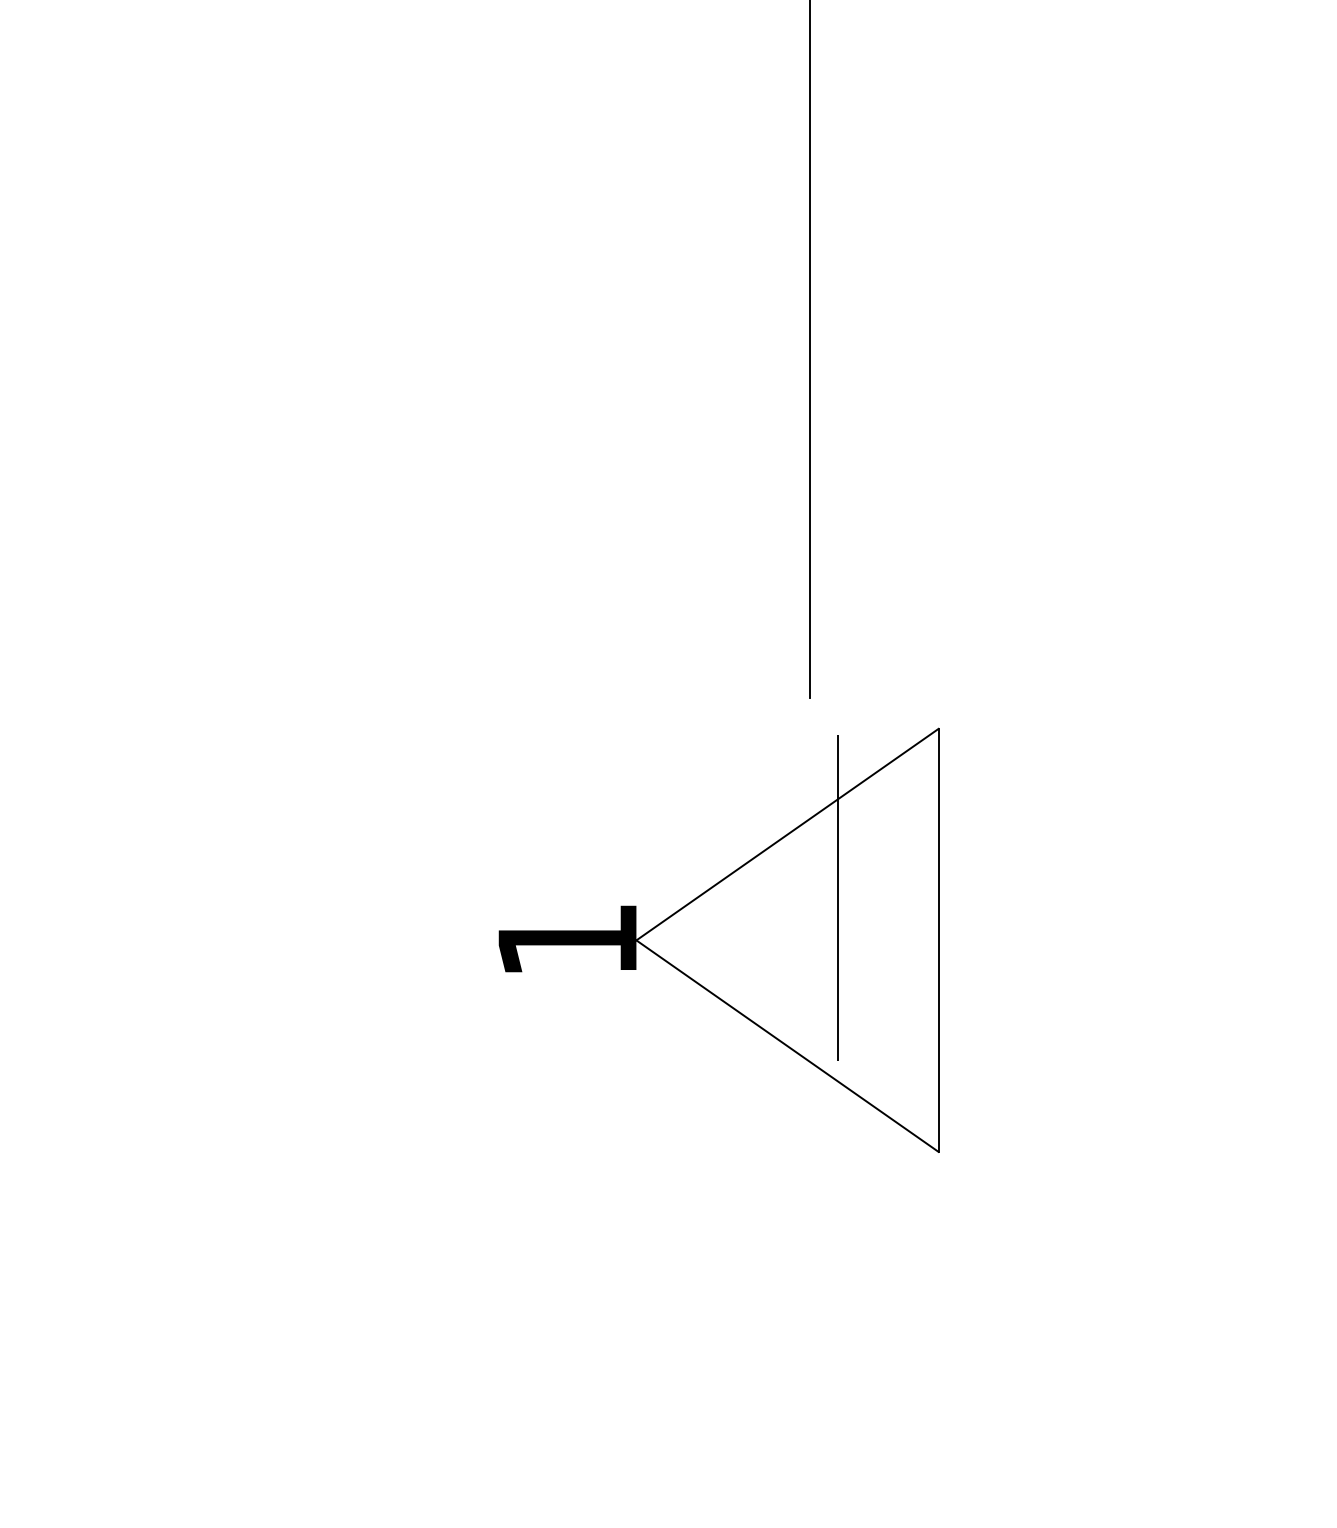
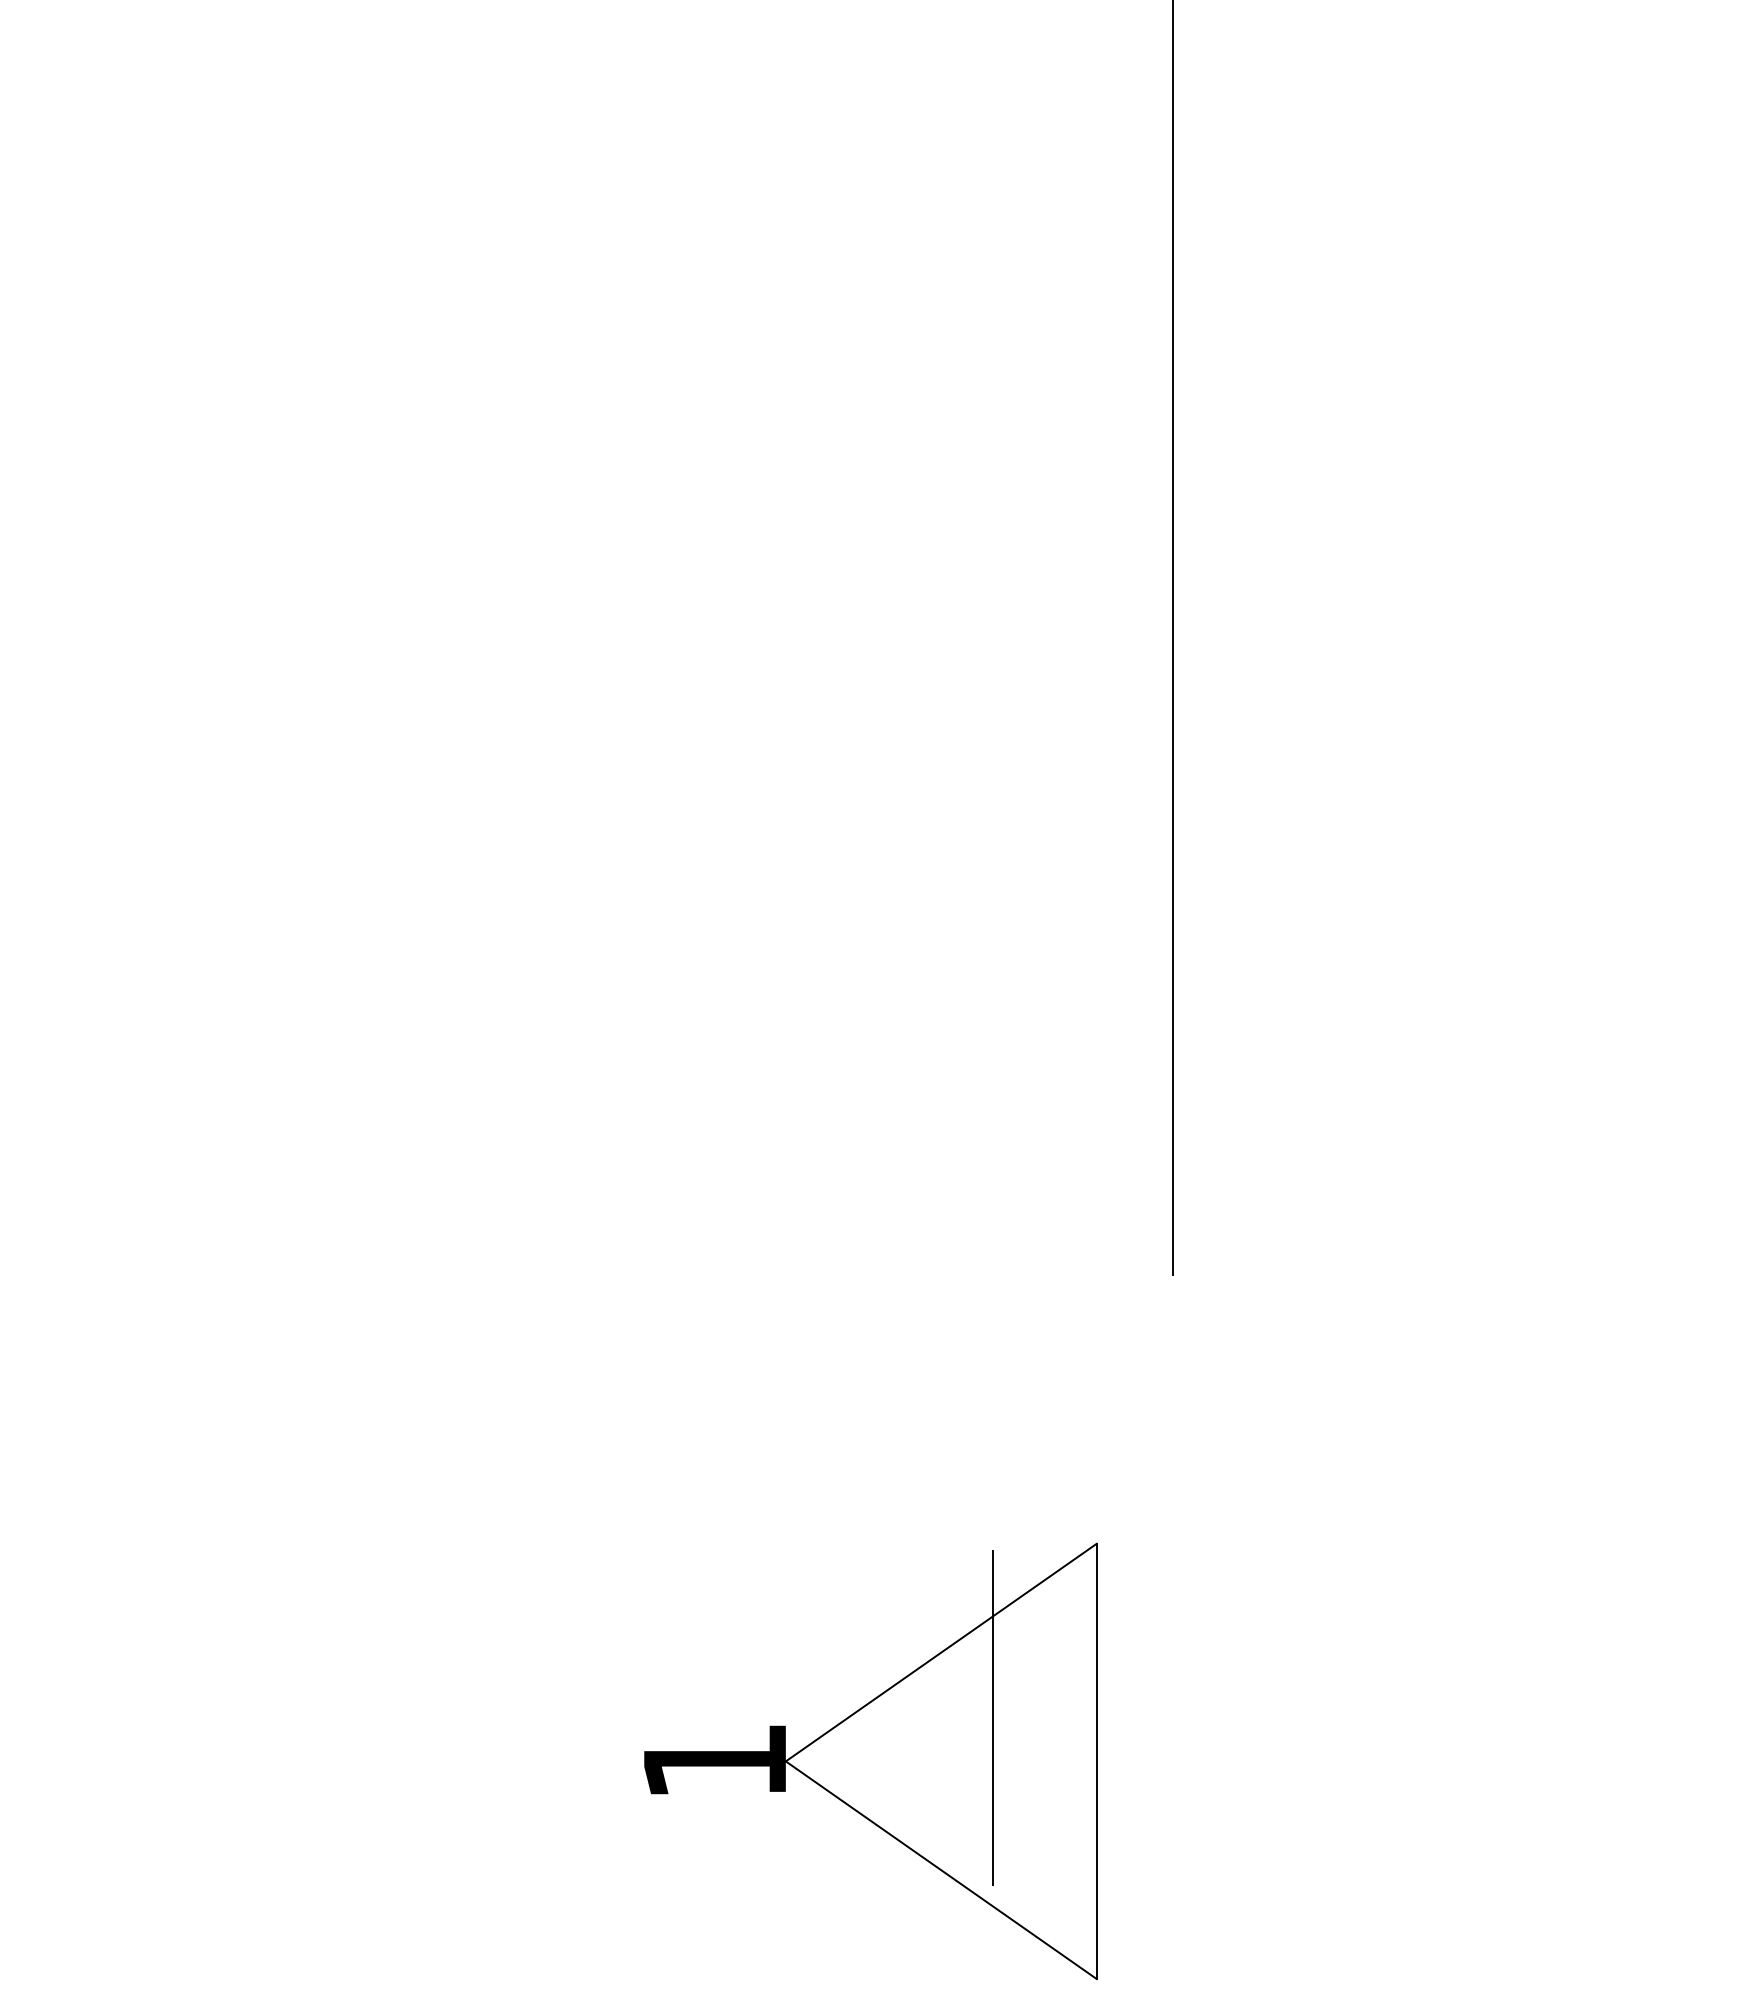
part: (718, 939) -> (870, 1760), moved

